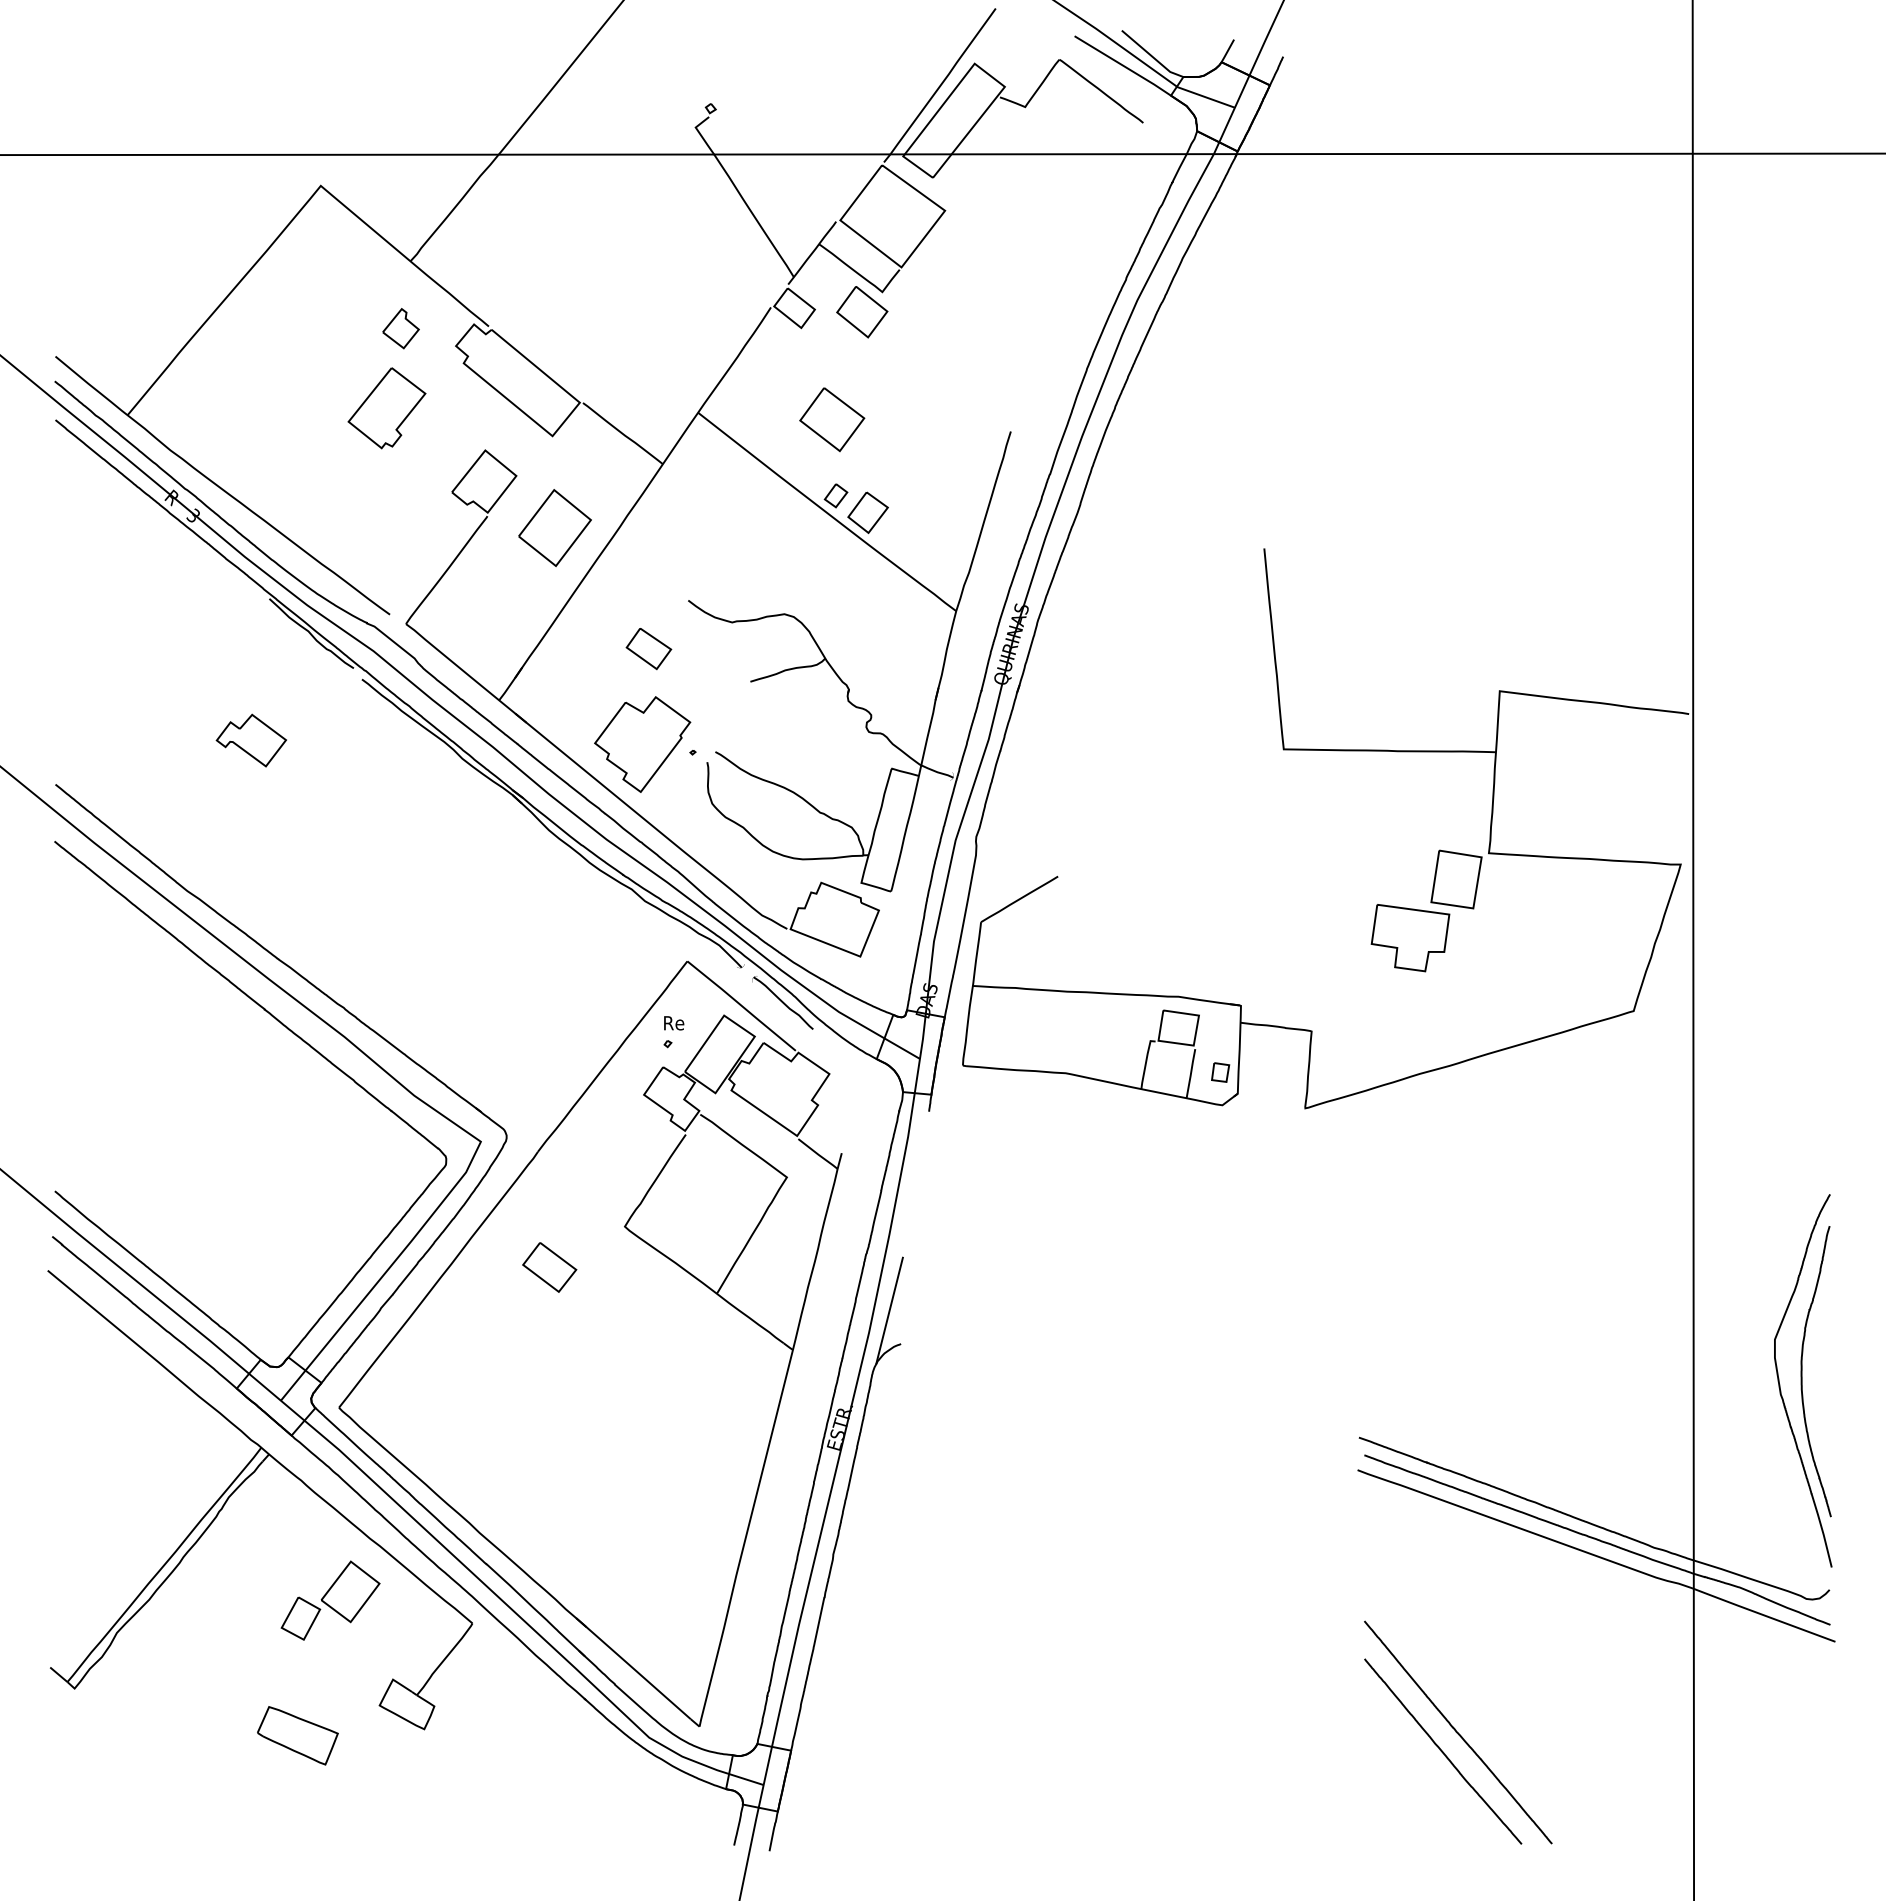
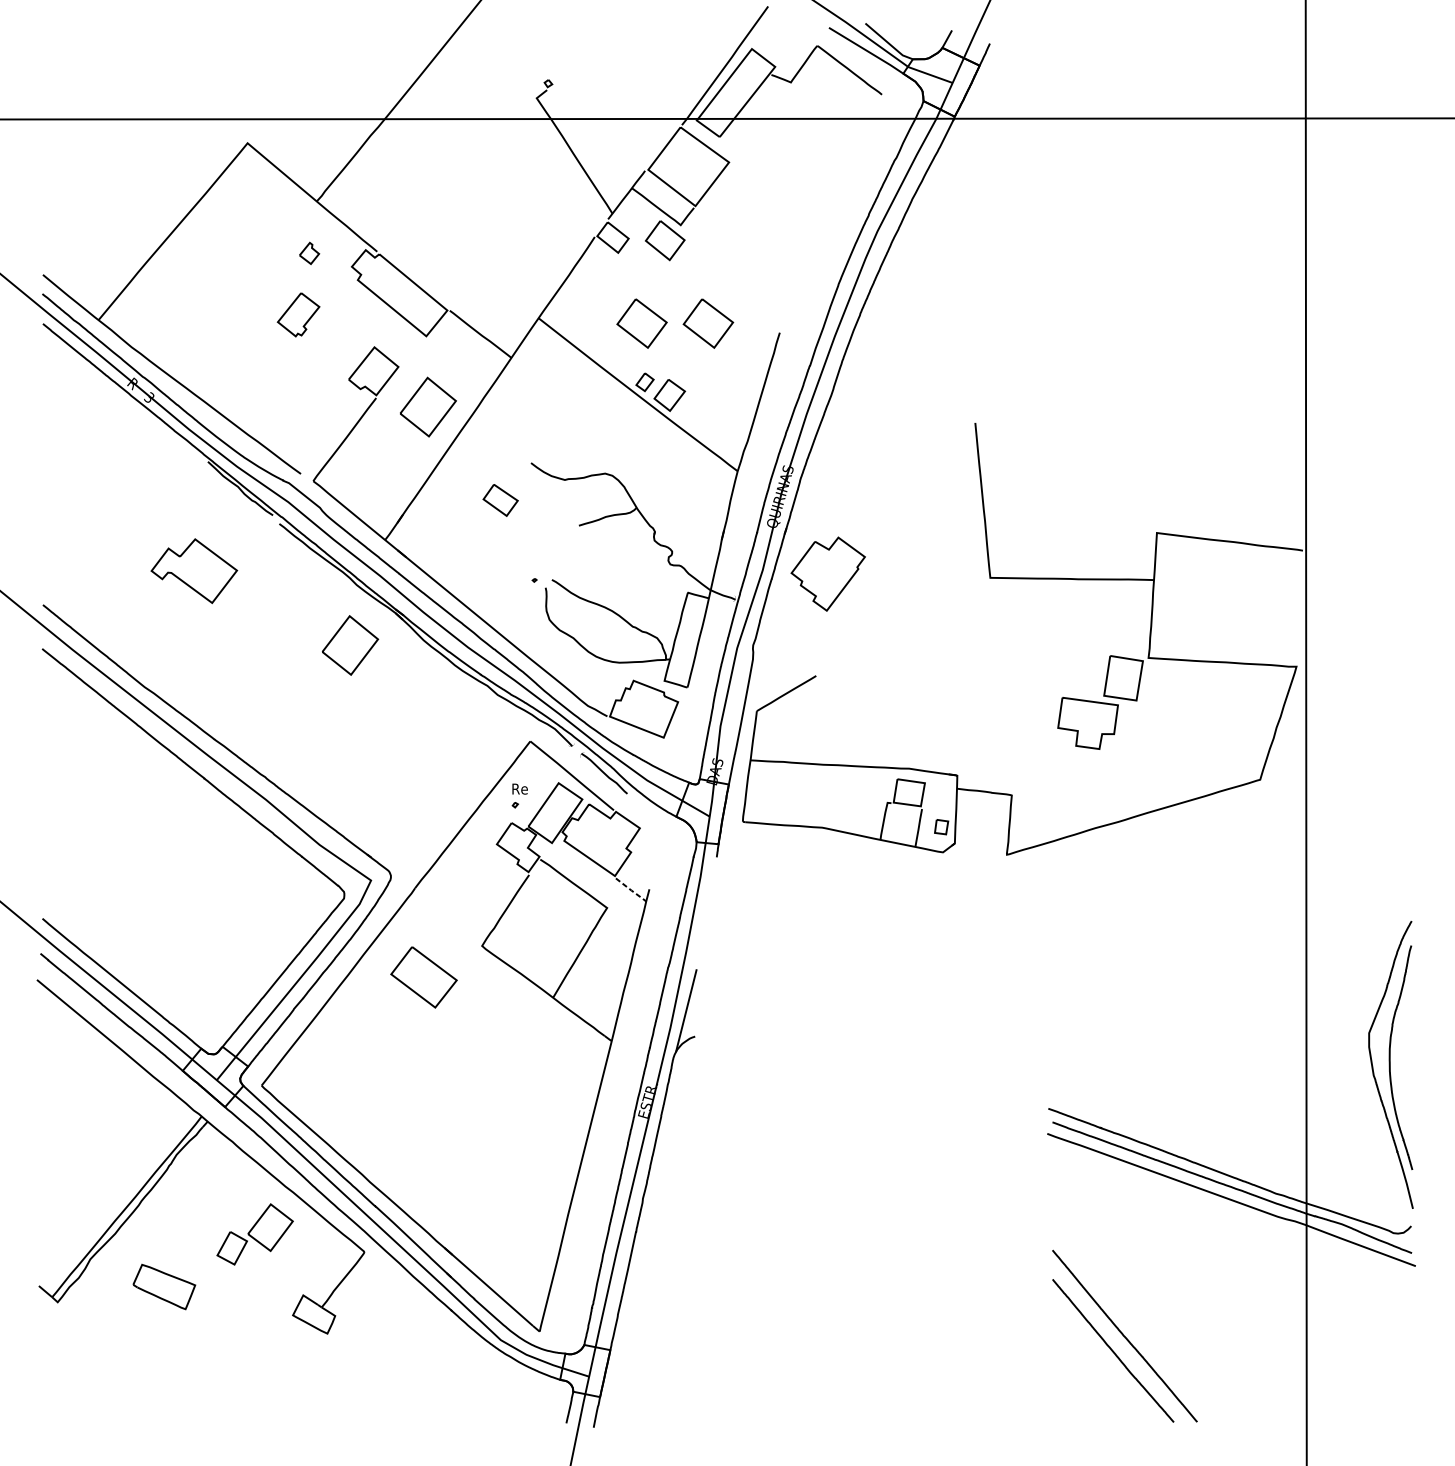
part: (400, 328) -> (309, 253), size x0.7
part: (386, 408) -> (298, 314), size x0.7
part: (918, 419) -> (708, 323), added
part: (250, 740) -> (193, 571), size x1.6
part: (642, 744) -> (828, 574), moved
part: (453, 836) -> (349, 645), added
line: (818, 1154) -> (631, 890), solid -> dashed
part: (549, 1267) -> (423, 977), size x1.6
part: (297, 1735) -> (164, 1286), moved

